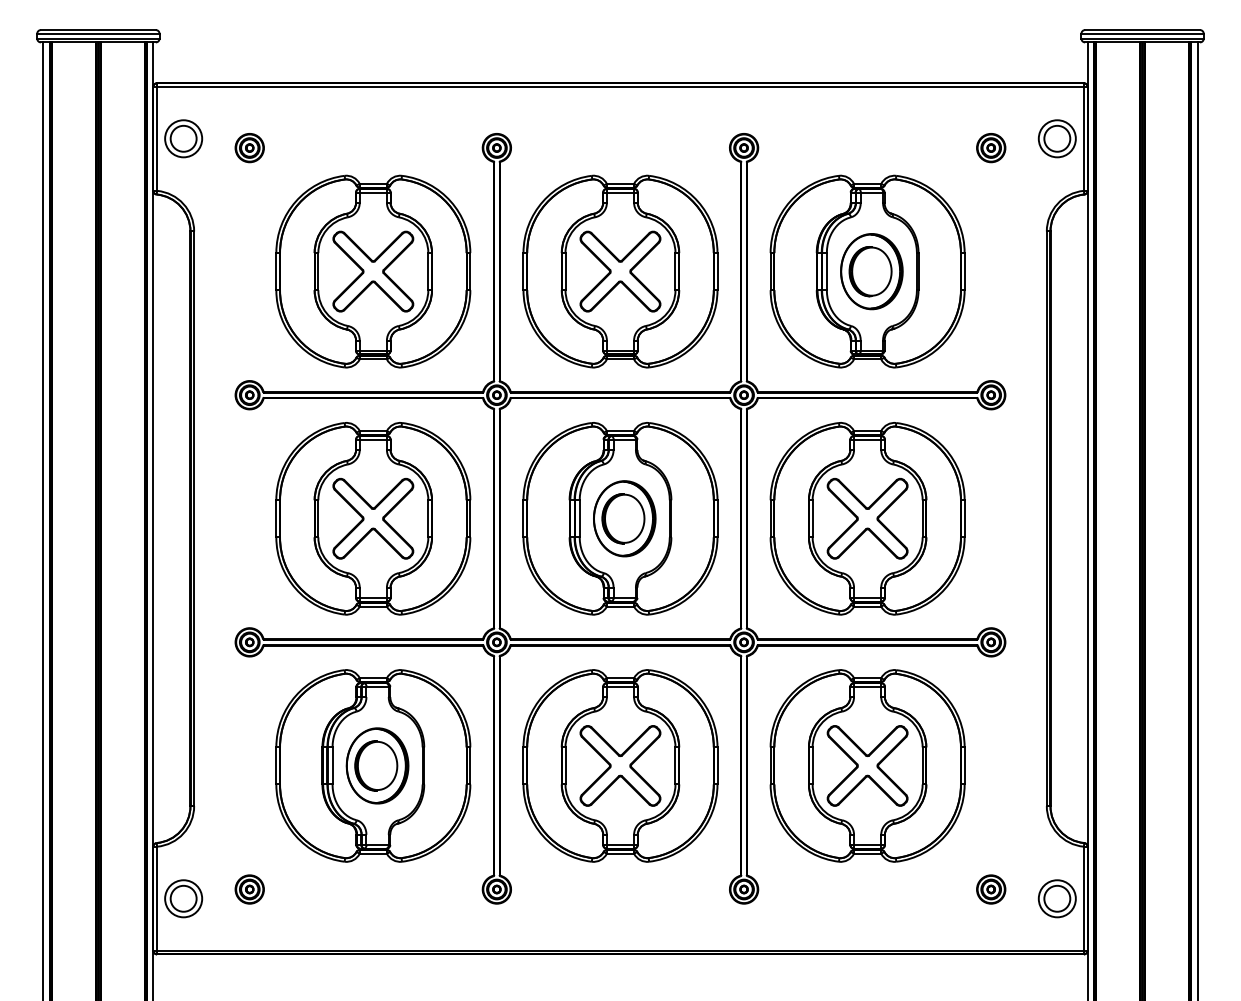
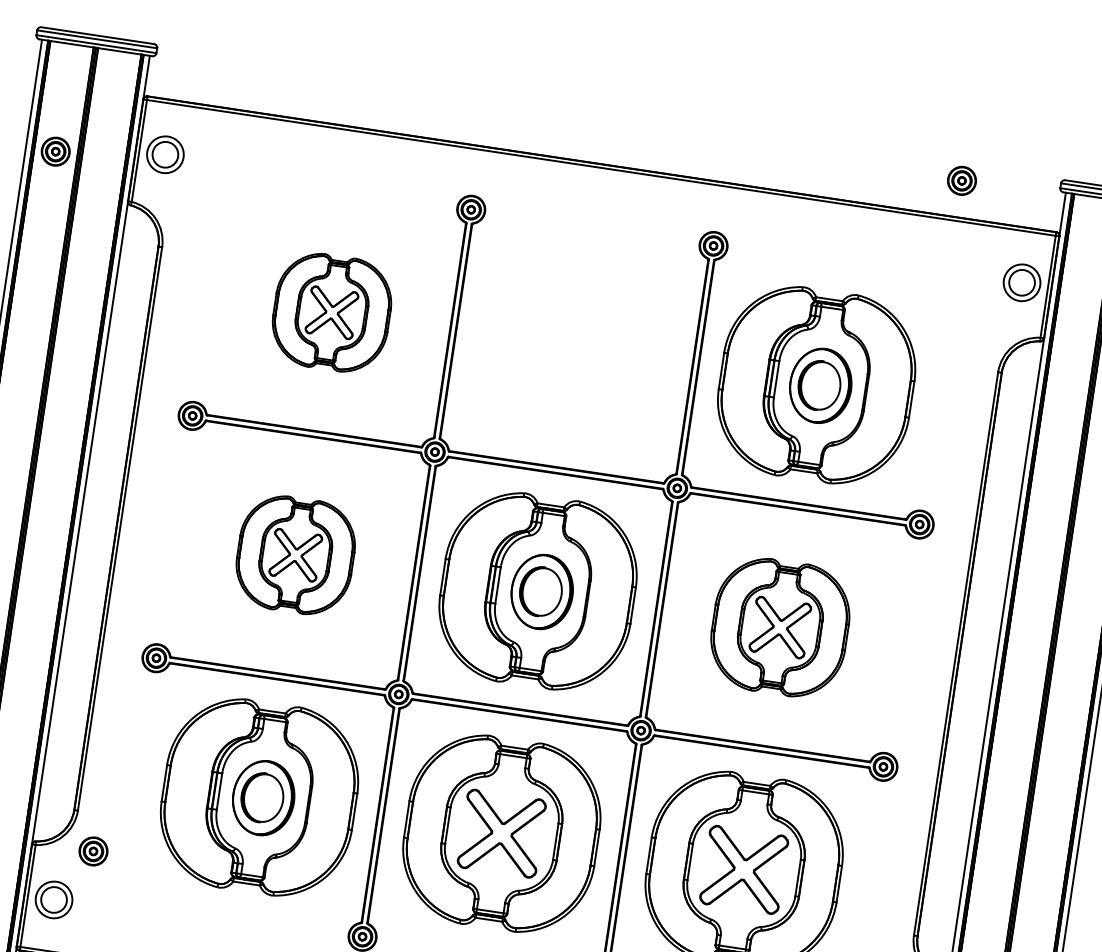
part: (249, 148) -> (55, 152), moved
part: (991, 148) -> (962, 181), moved
part: (373, 271) -> (332, 312), size x0.6
part: (620, 271) -> (574, 348), removed
part: (373, 518) -> (295, 554), size x0.6
part: (867, 518) -> (780, 627), size x0.7
part: (249, 889) -> (93, 851), moved

